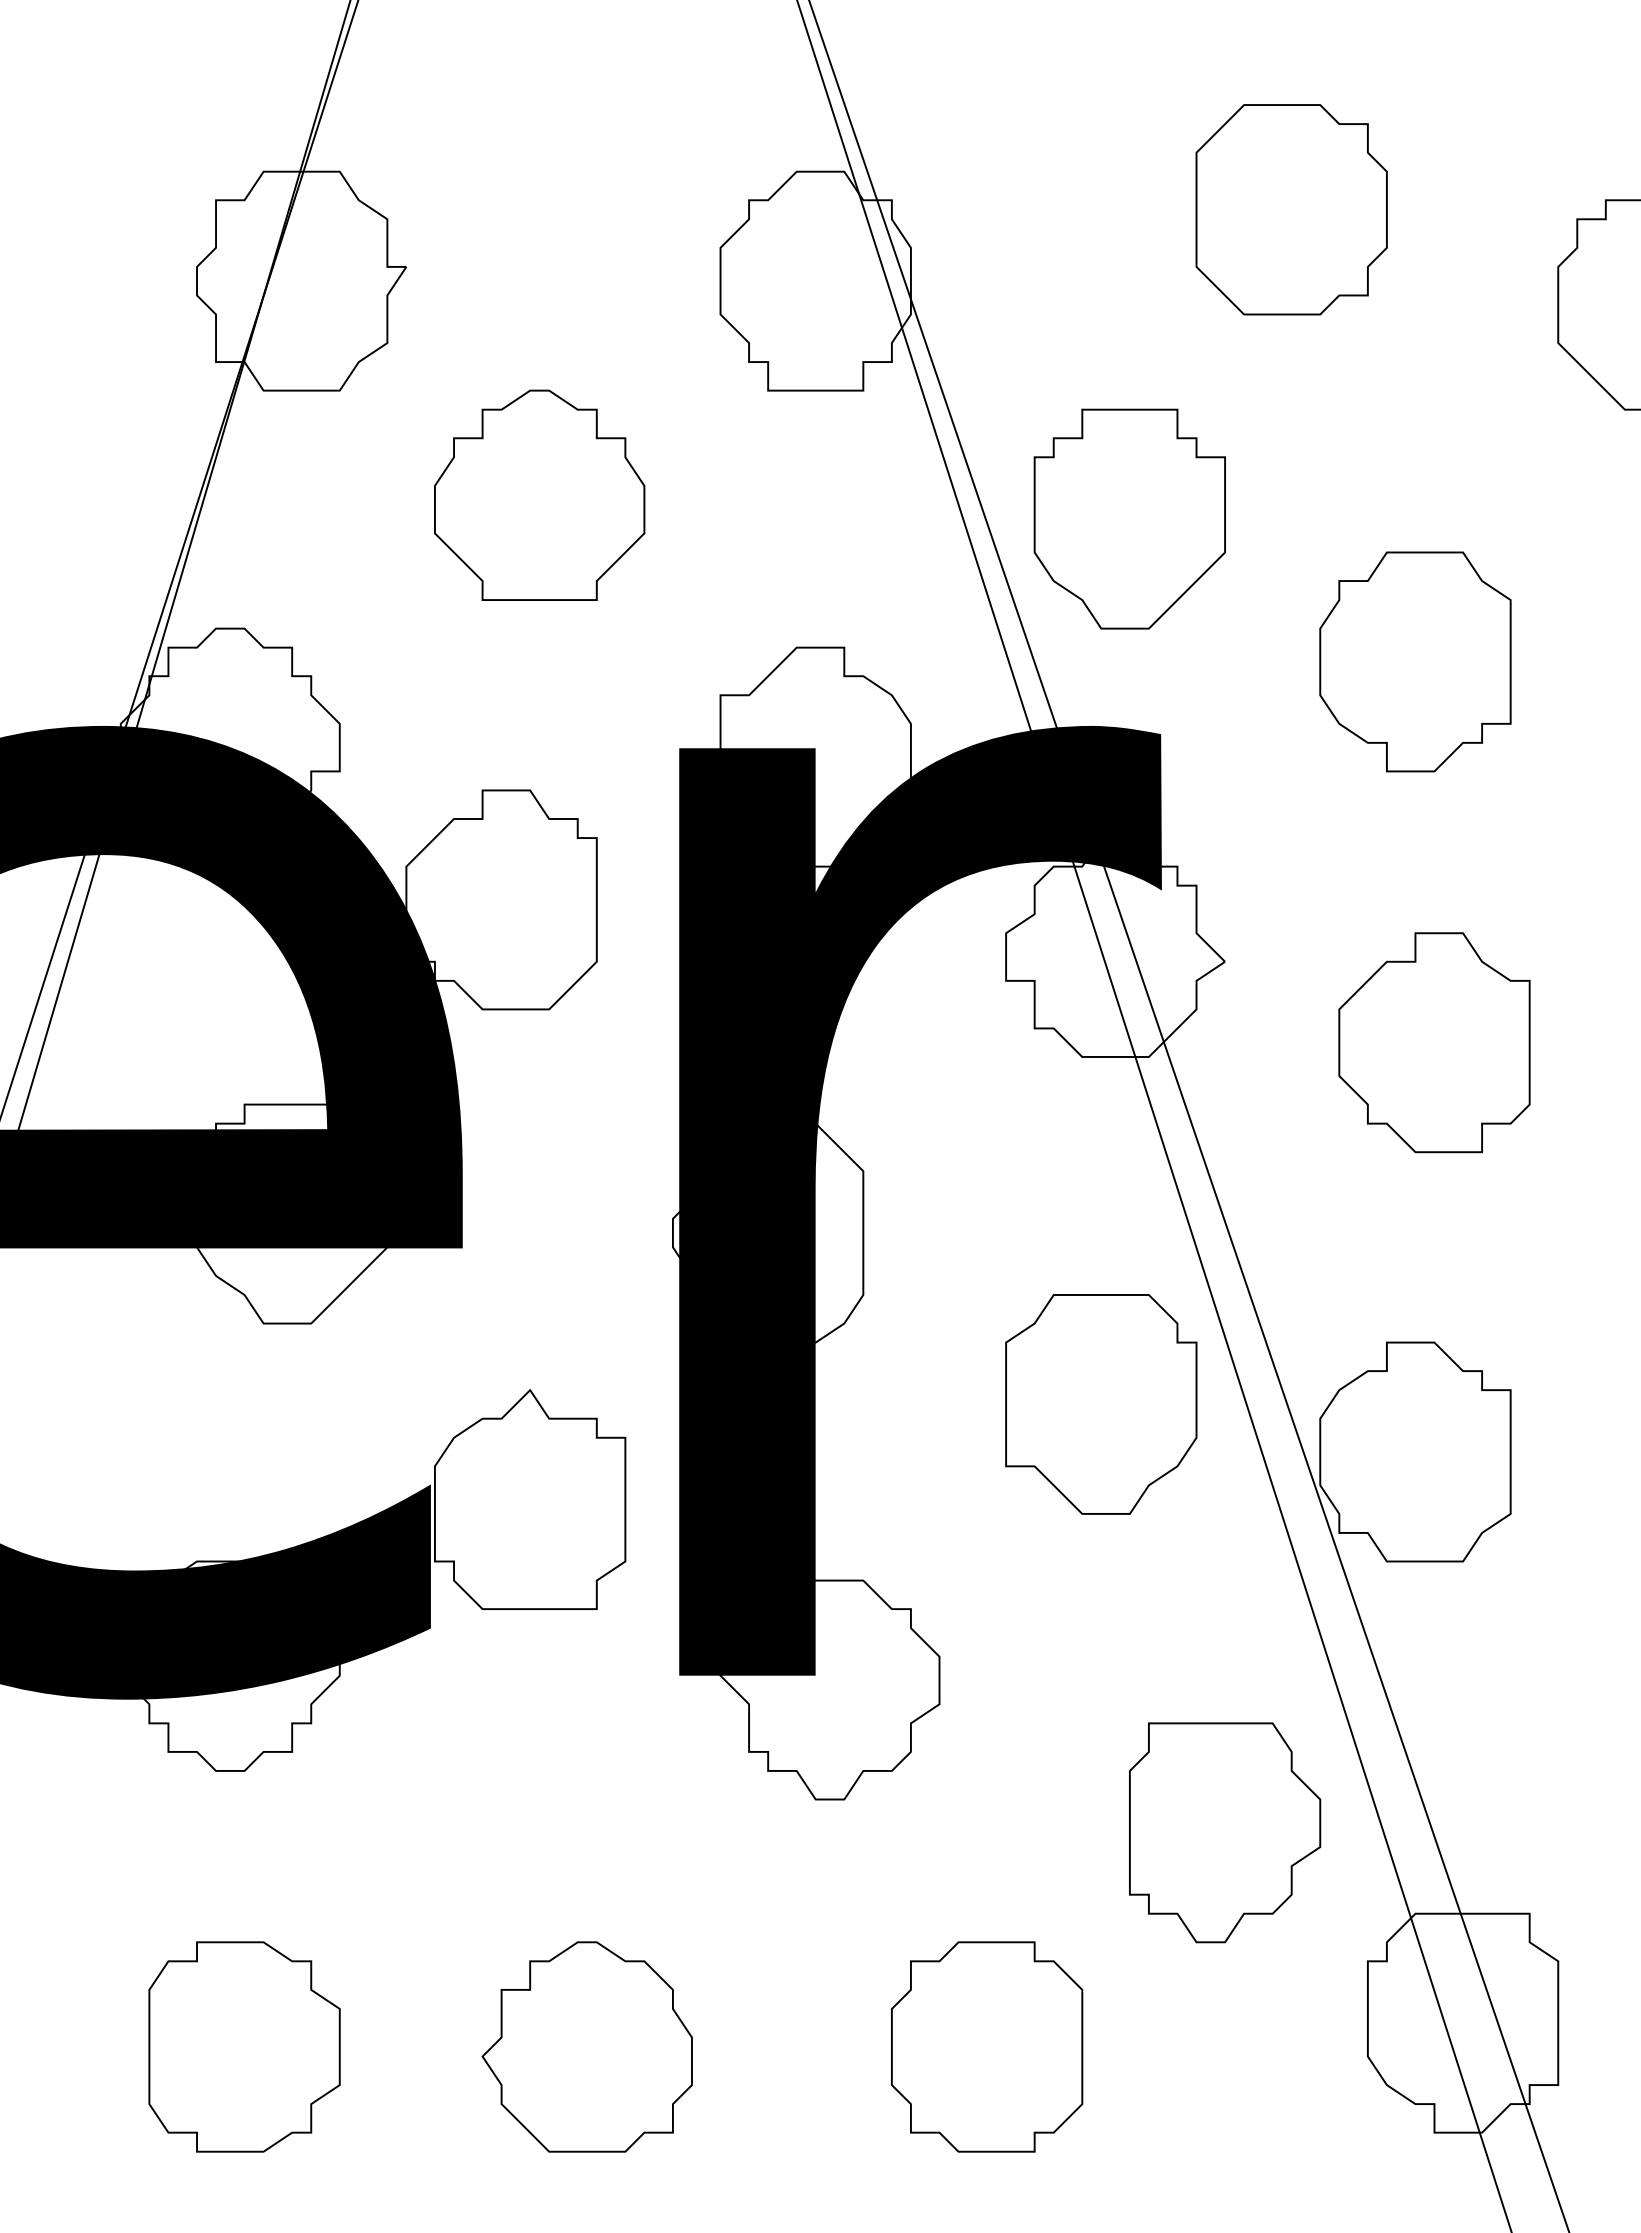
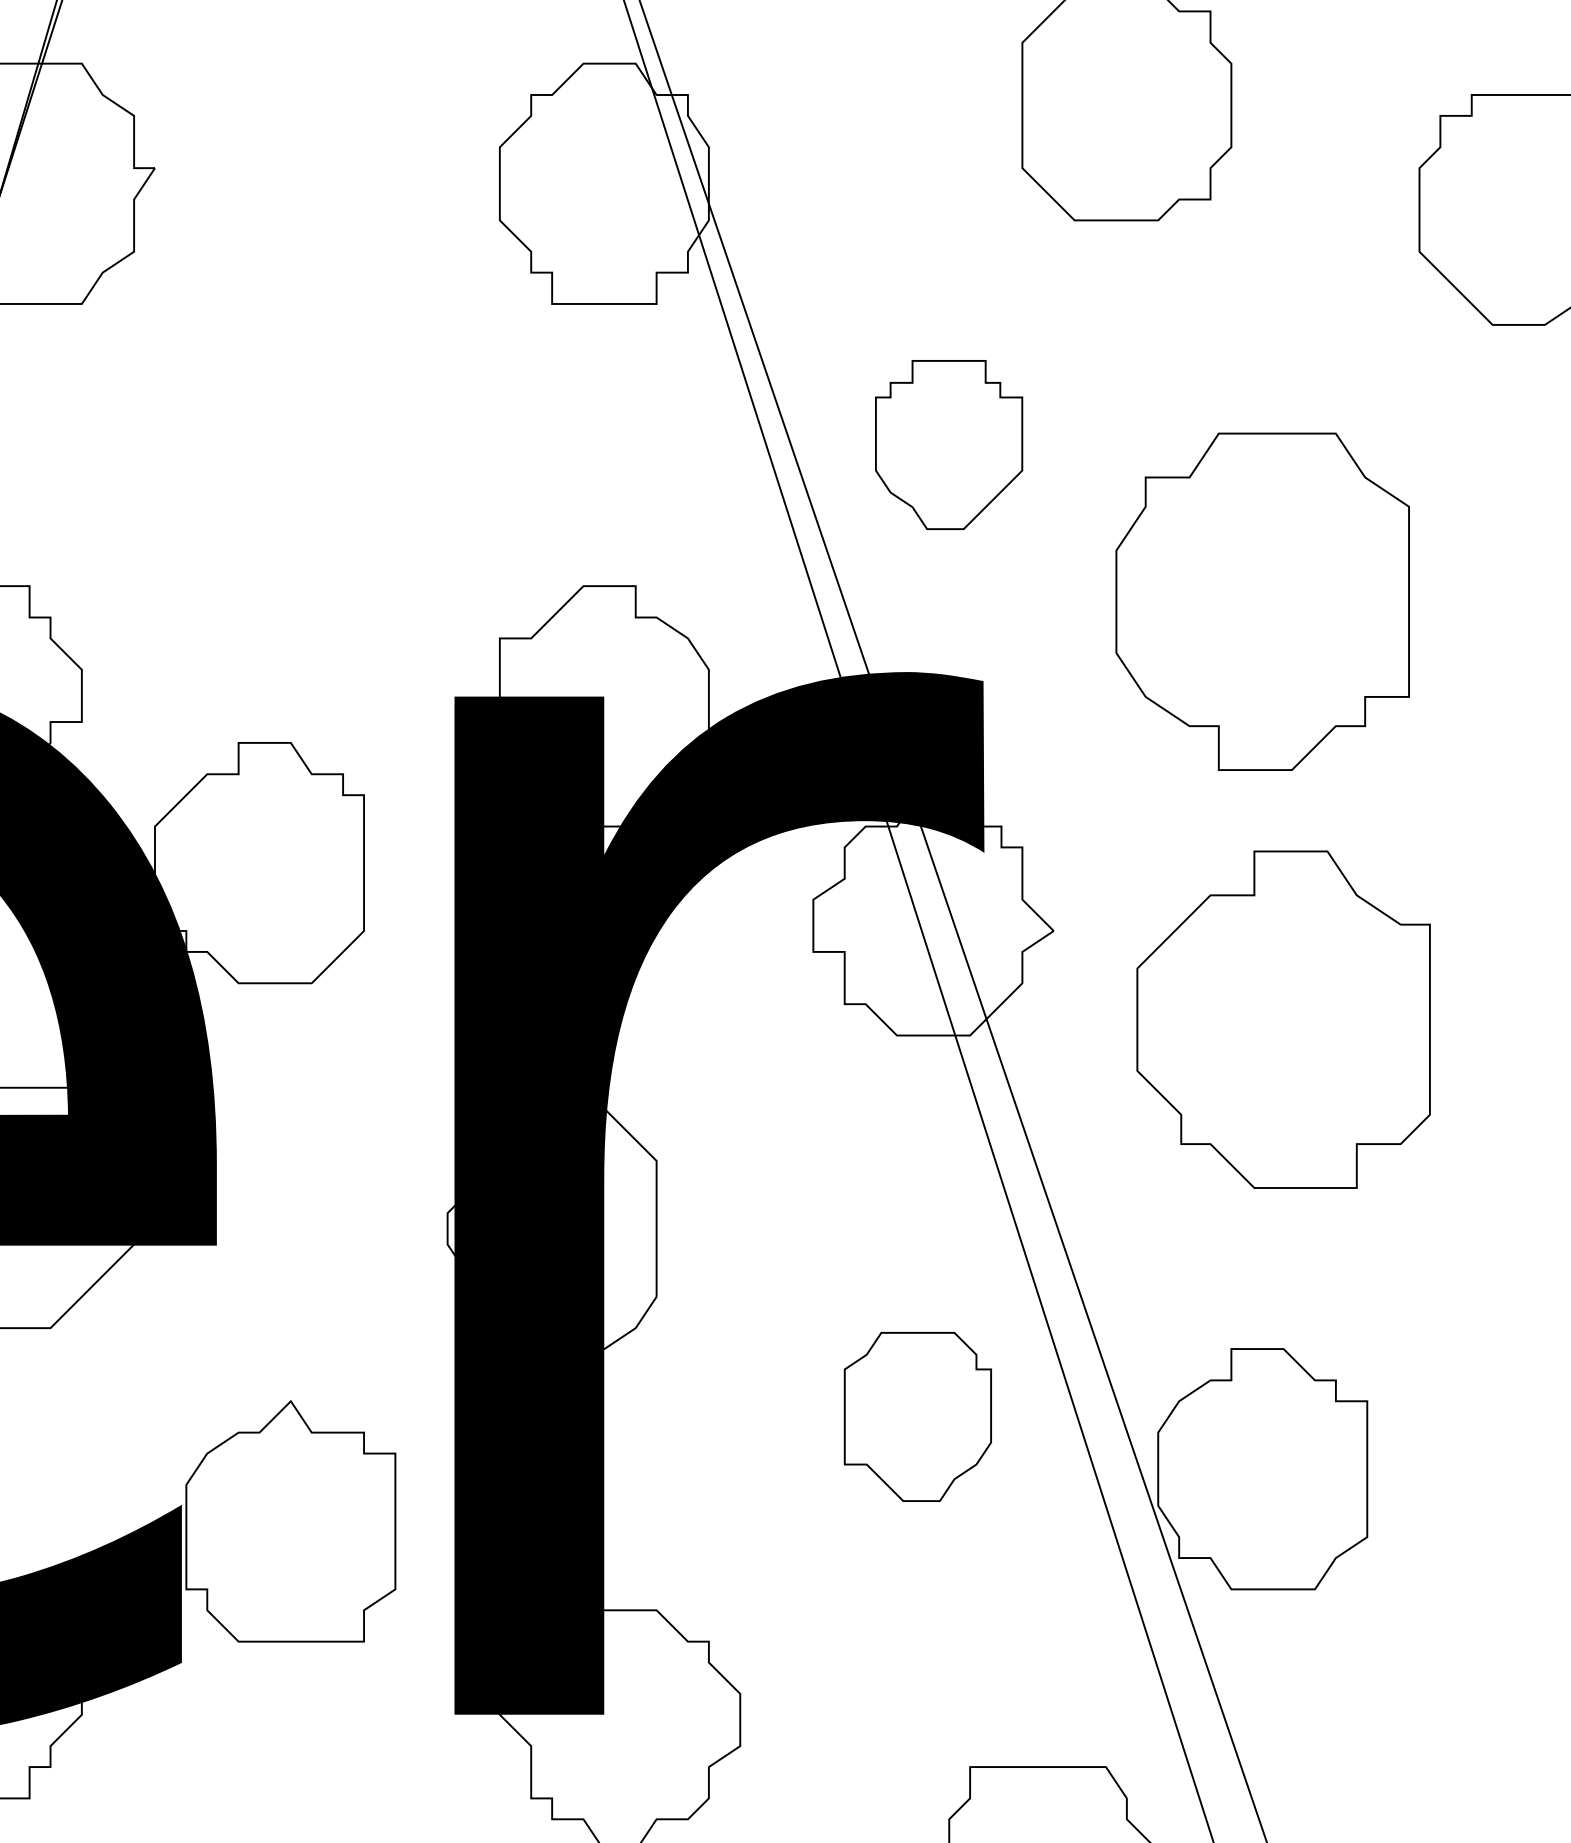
part: (539, 494) -> (301, 418), removed
part: (1129, 518) -> (948, 444), size x0.7
part: (1415, 661) -> (1262, 601), size x1.4
part: (1434, 1042) -> (1283, 1019), size x1.4
part: (1101, 1404) -> (918, 1417), size x0.7

